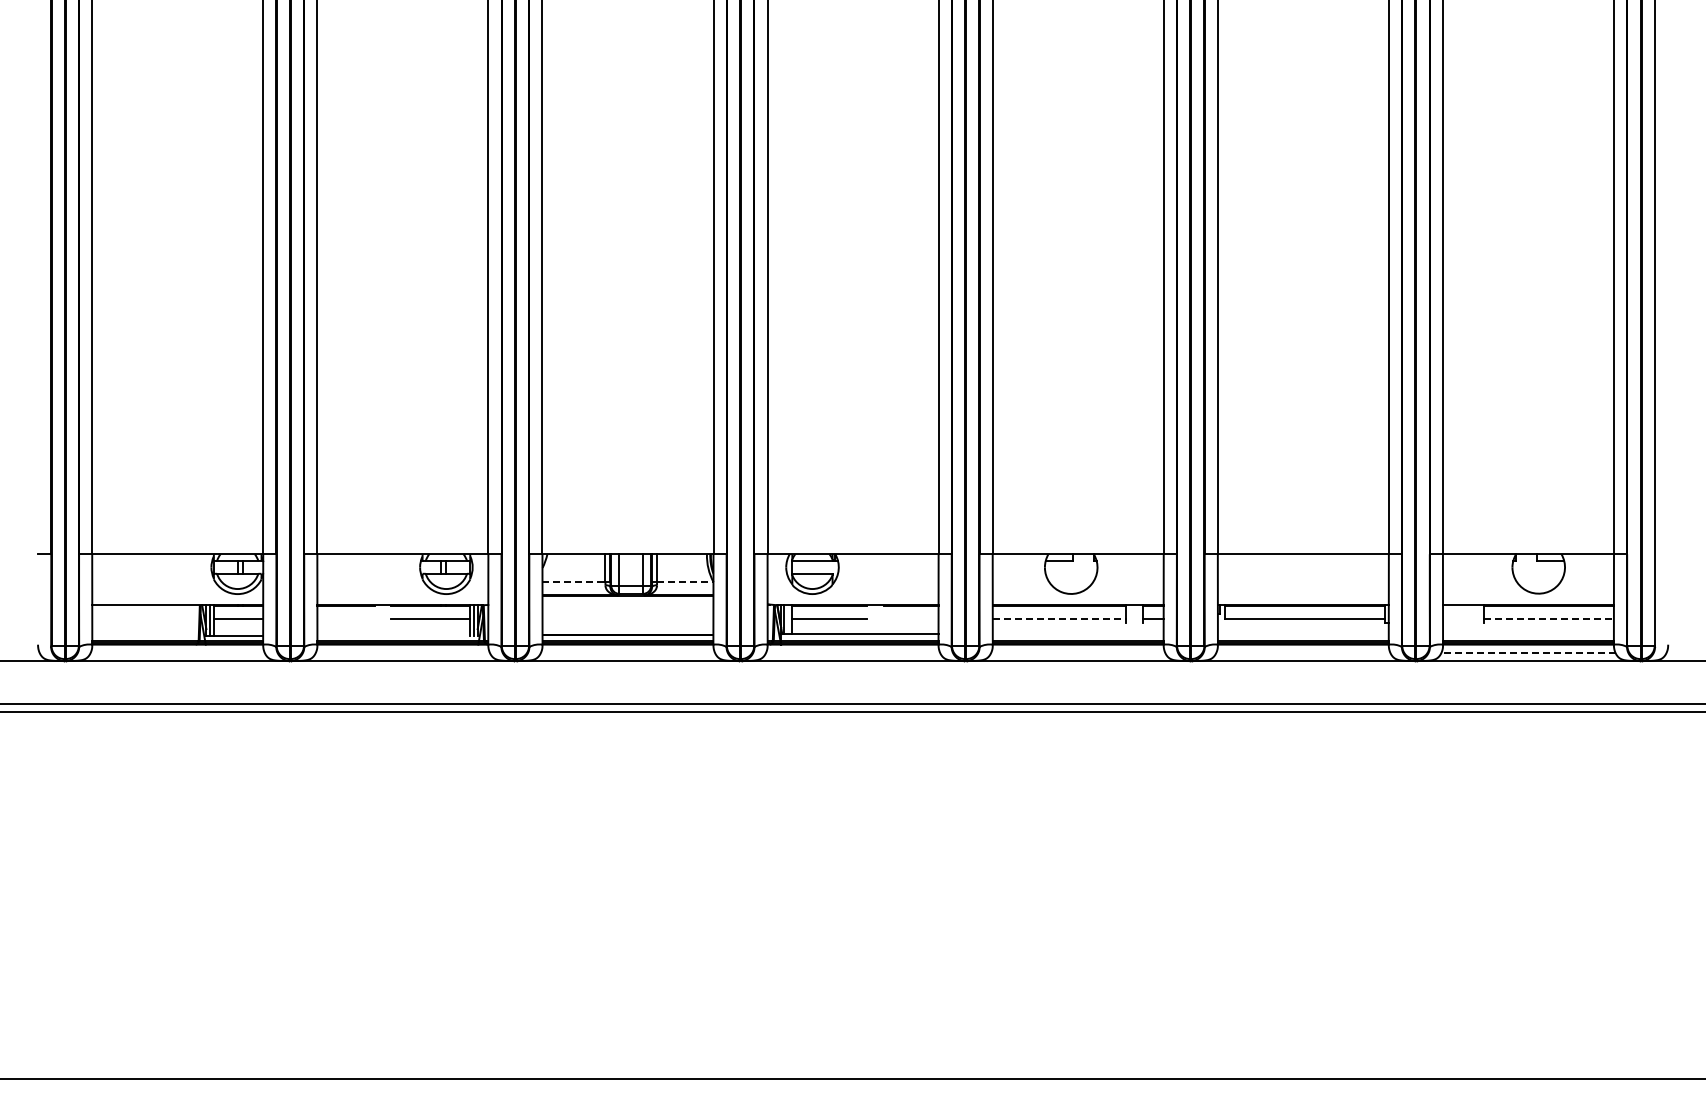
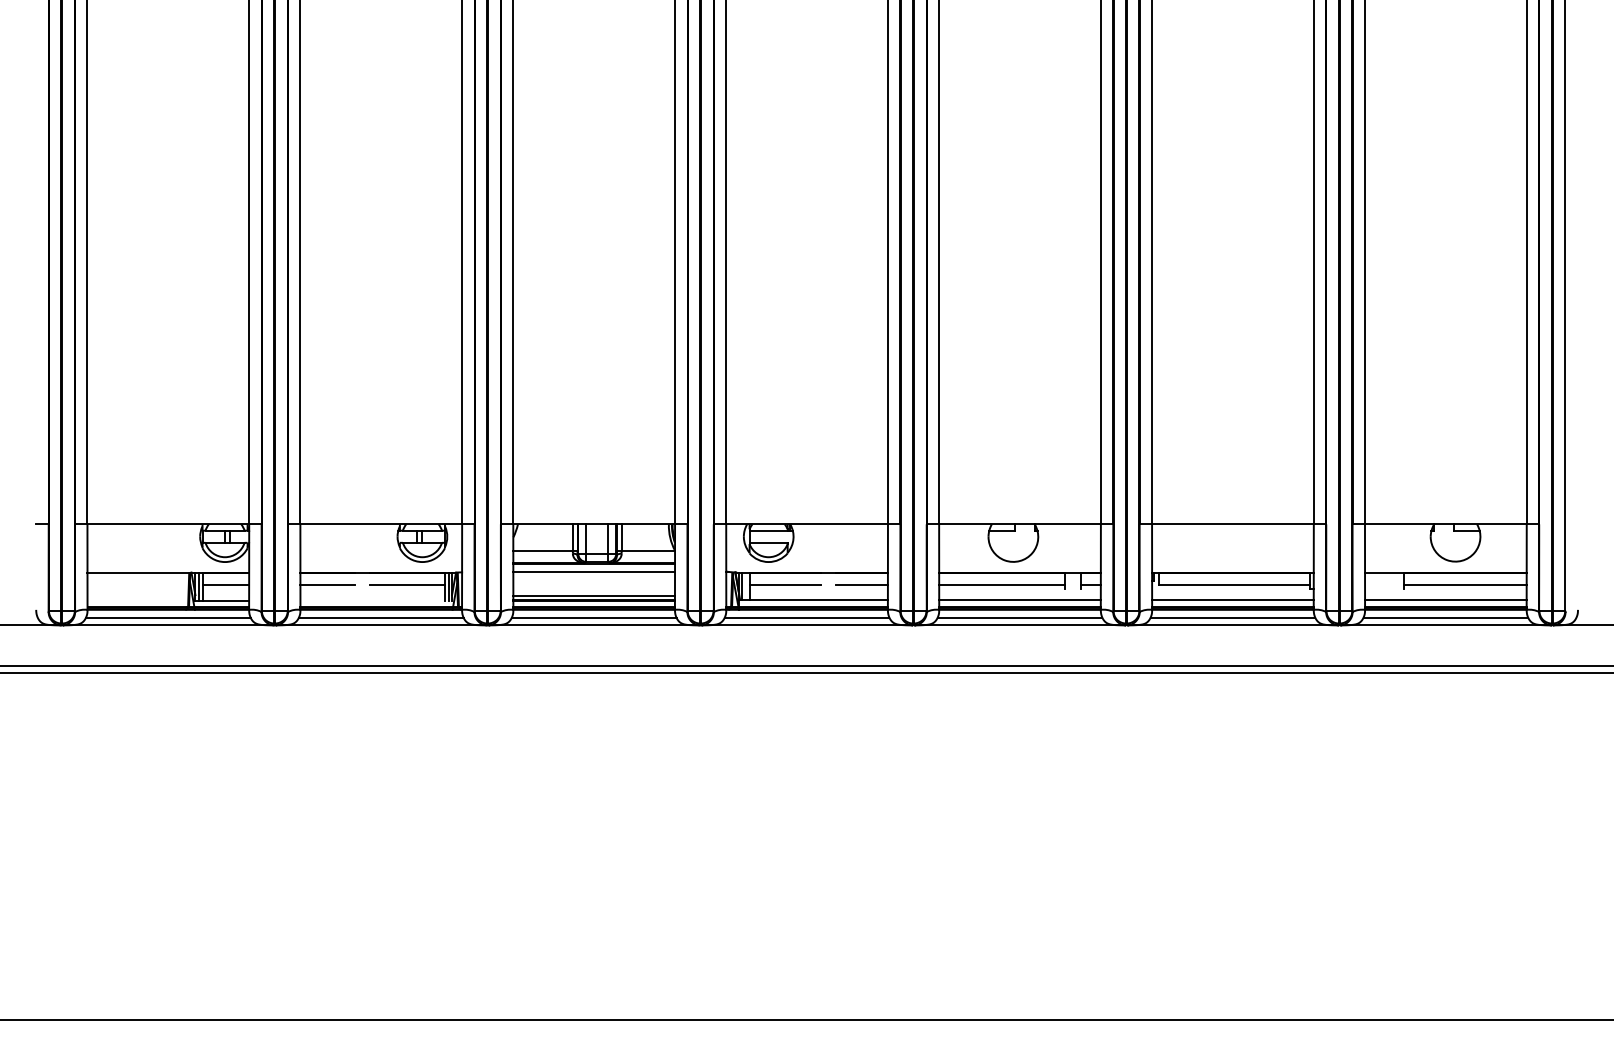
line: (573, 582) -> (542, 551), dashed -> solid
line: (685, 582) -> (648, 551), dashed -> solid
line: (627, 604) -> (593, 571), added
line: (345, 618) -> (327, 585), added
line: (910, 618) -> (861, 585), added
line: (1059, 618) -> (1002, 585), dashed -> solid
line: (1549, 618) -> (1465, 585), dashed -> solid
line: (627, 629) -> (593, 595), added
line: (1077, 634) -> (1019, 600), added
line: (1302, 634) -> (1232, 600), added
line: (1528, 634) -> (1445, 600), added
line: (177, 652) -> (168, 617), added
line: (402, 652) -> (380, 617), added
line: (627, 652) -> (593, 617), added
line: (853, 652) -> (807, 617), added
line: (1078, 652) -> (1020, 617), added
line: (1303, 652) -> (1233, 617), added
line: (1527, 652) -> (1444, 617), dashed -> solid

